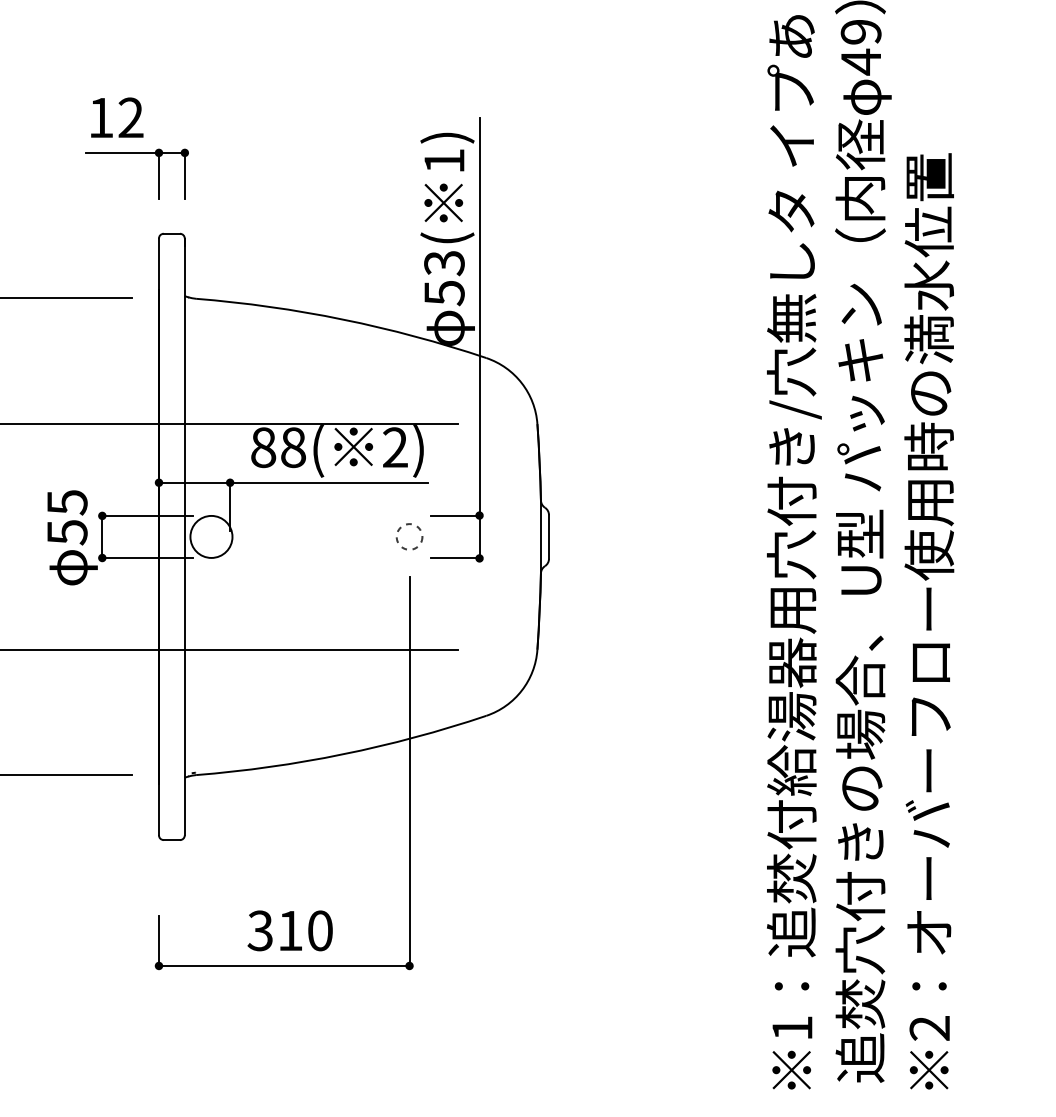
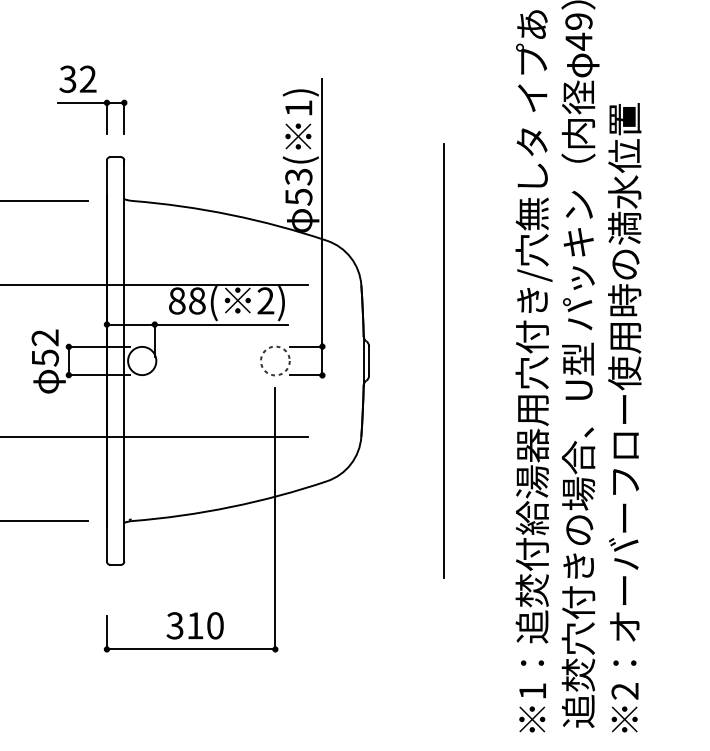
text: (100, 116) -> (67, 78), 12 -> 32
text: (66, 501) -> (44, 337), 55 -> 52
circle: (408, 536) -> (274, 360), size x1.67
line: (659, 536) -> (443, 360), added

